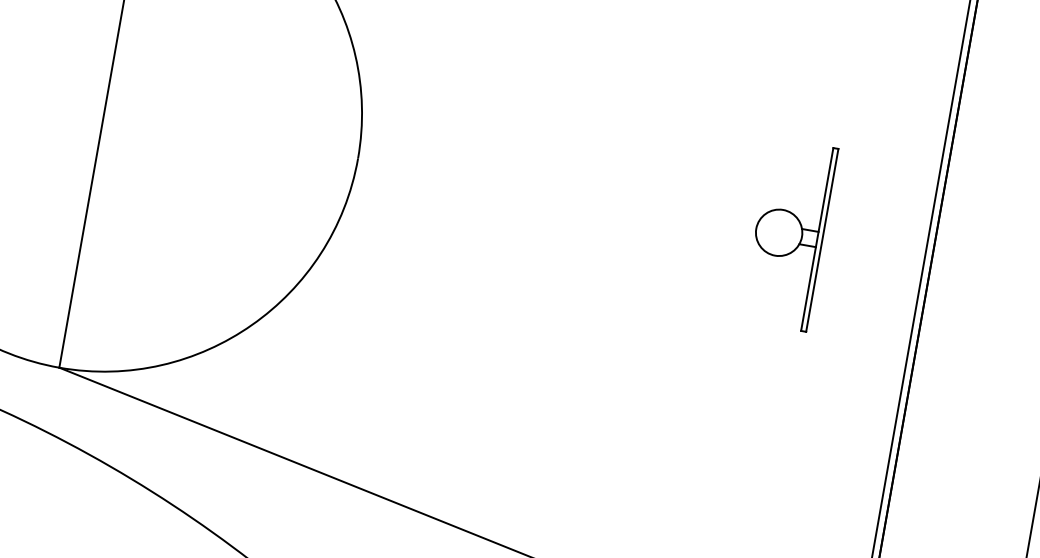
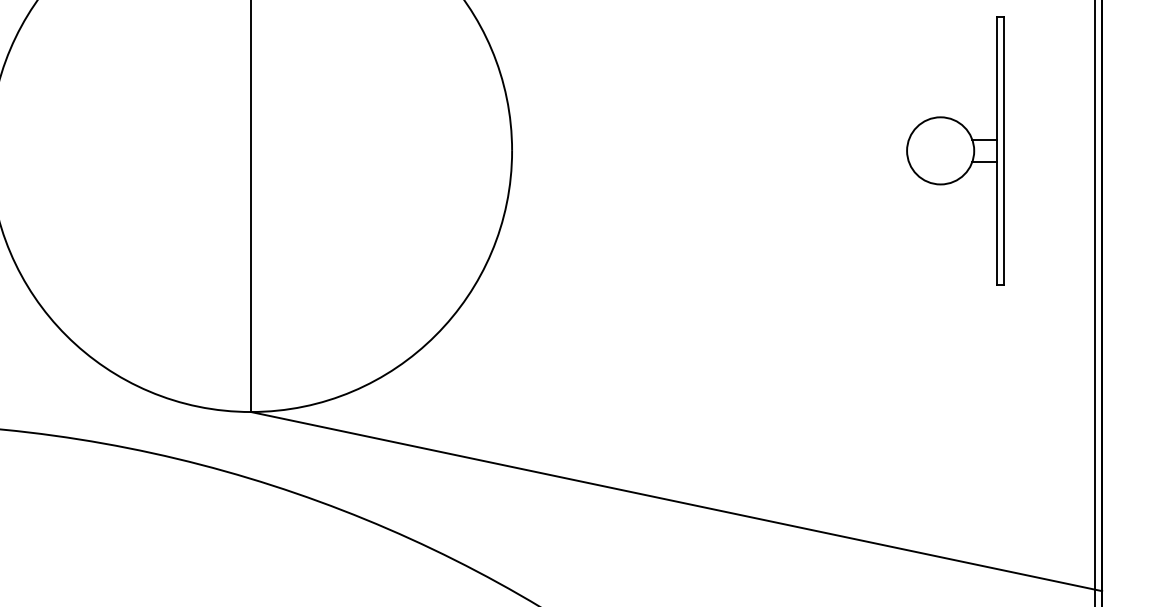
part: (789, 234) -> (955, 150), size x1.43

